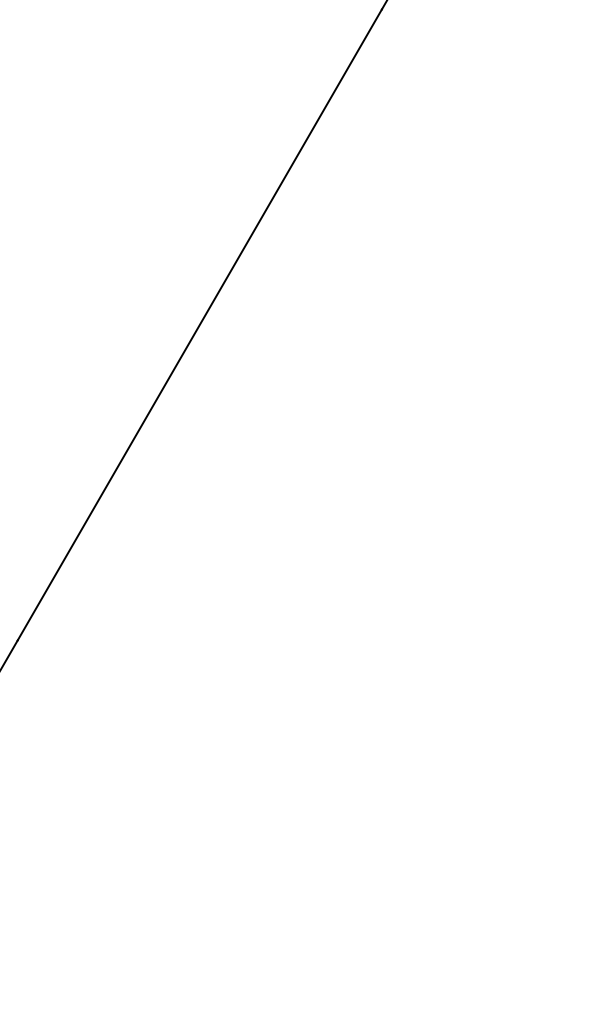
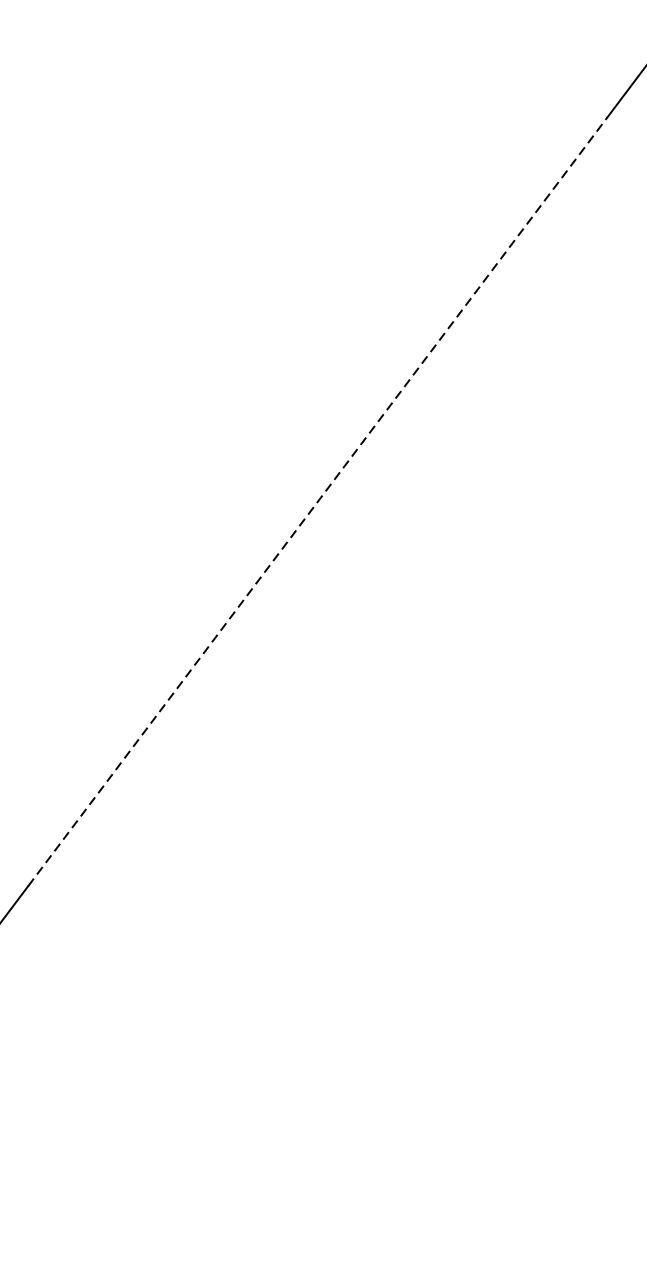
line: (200, 324) -> (318, 501), solid -> dashed

